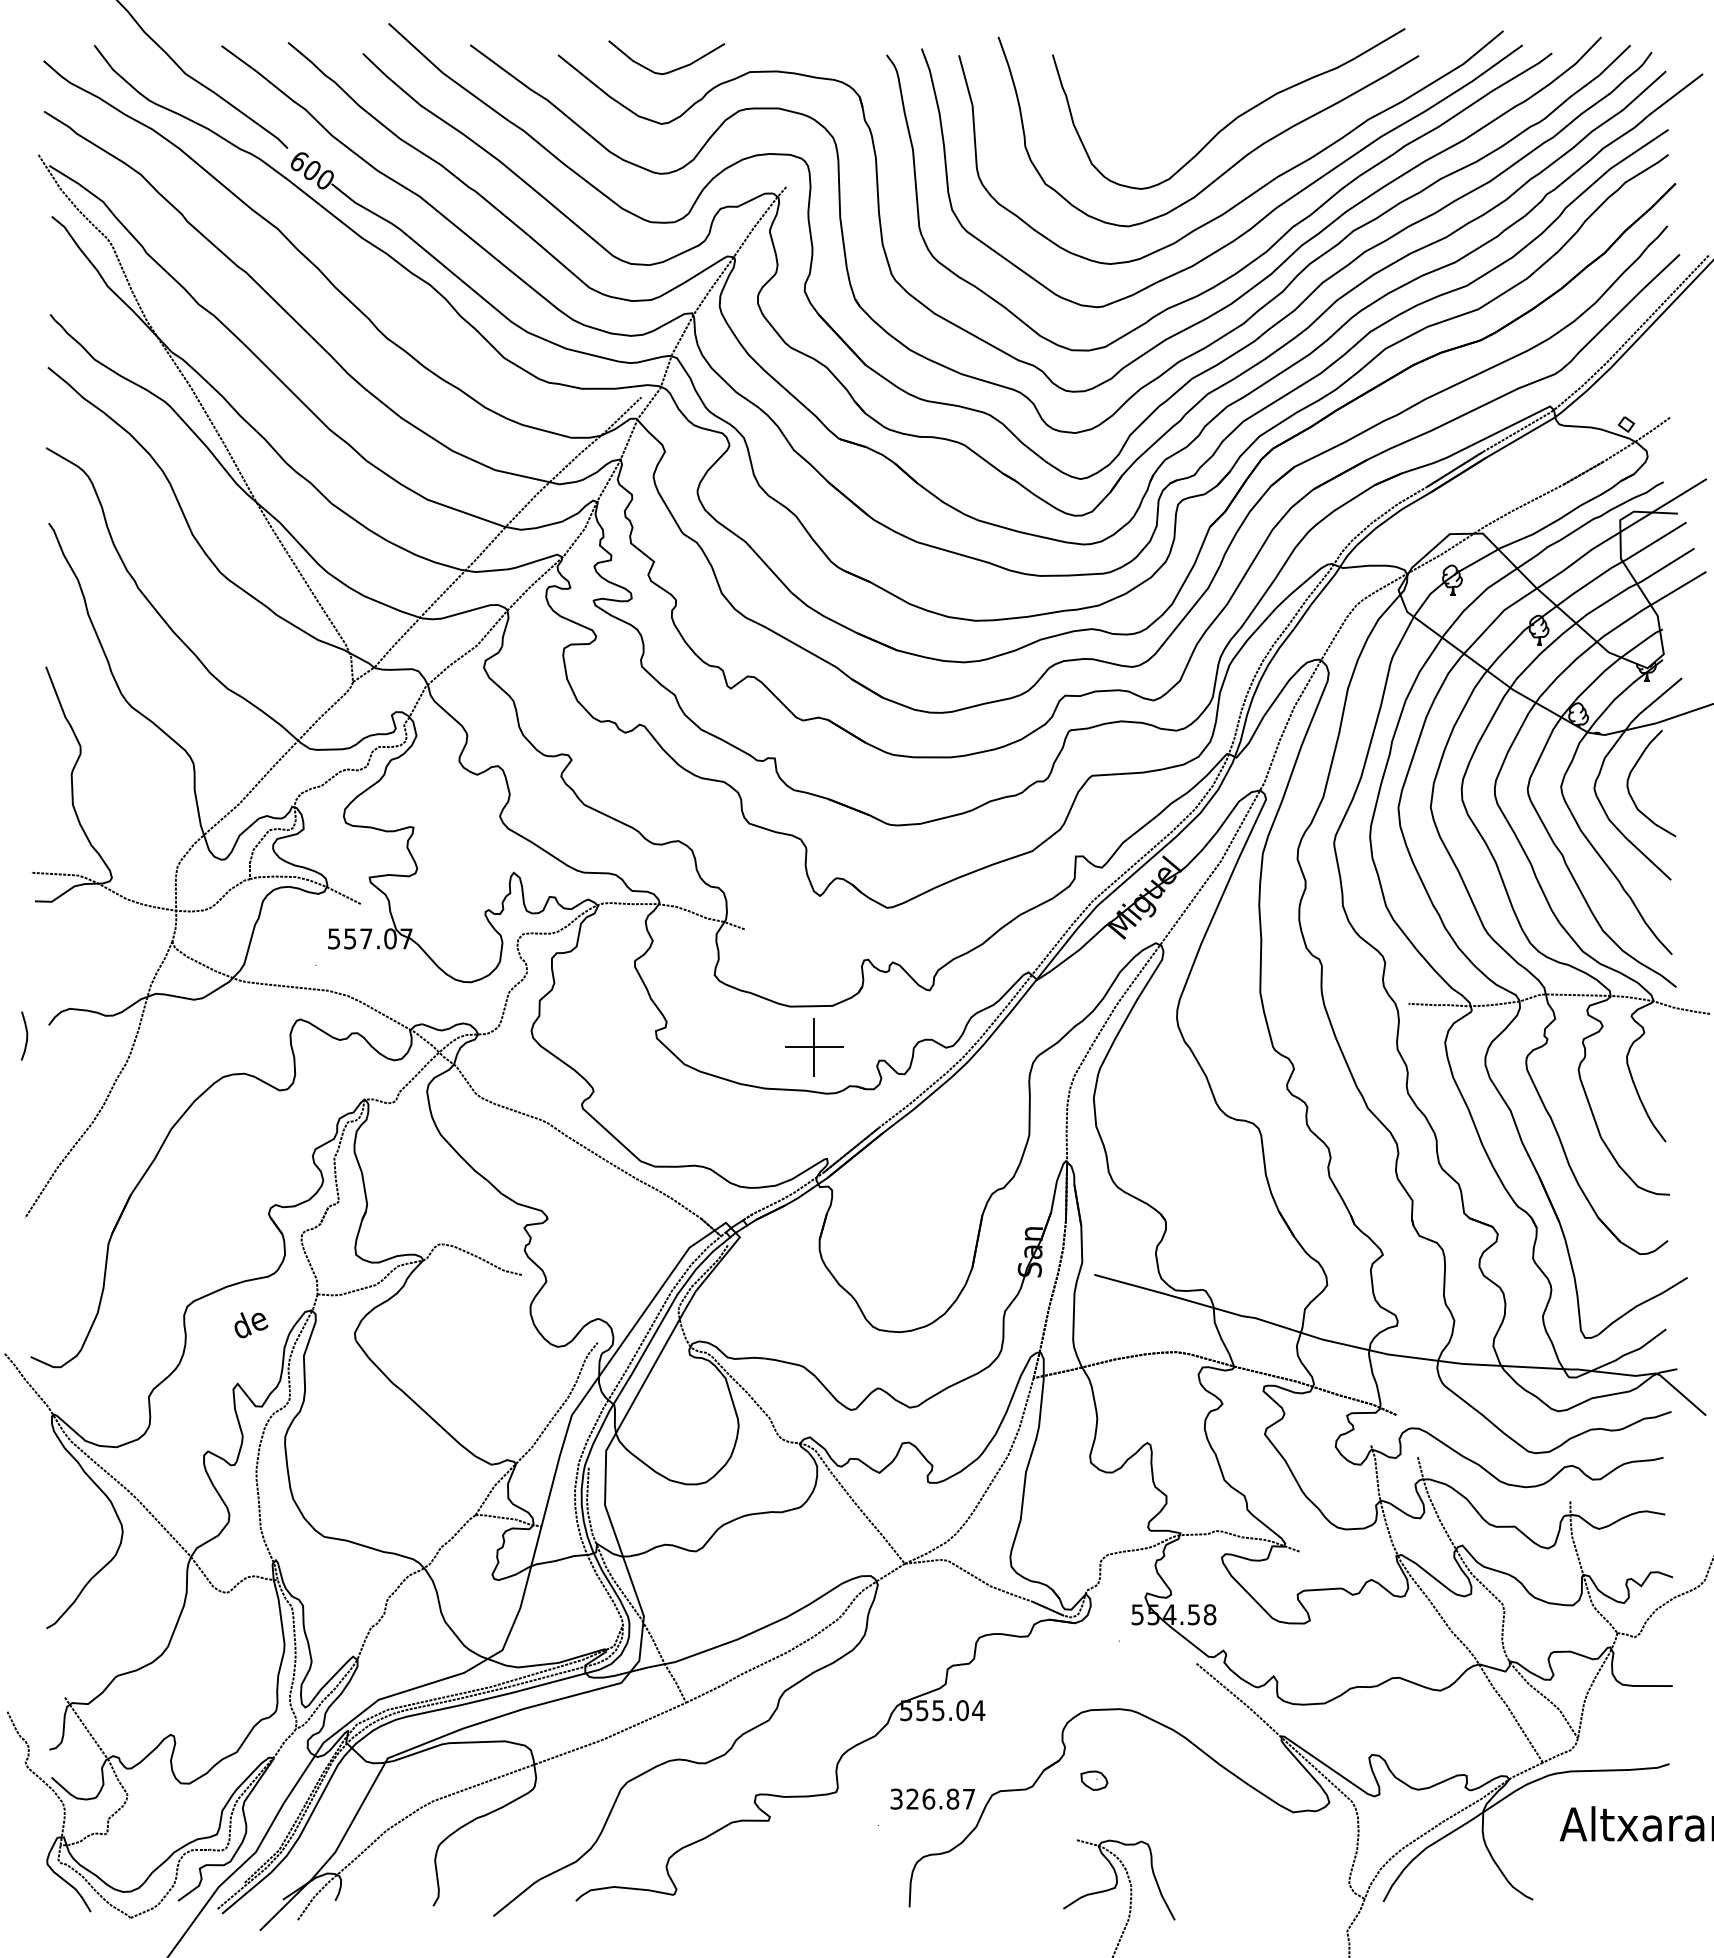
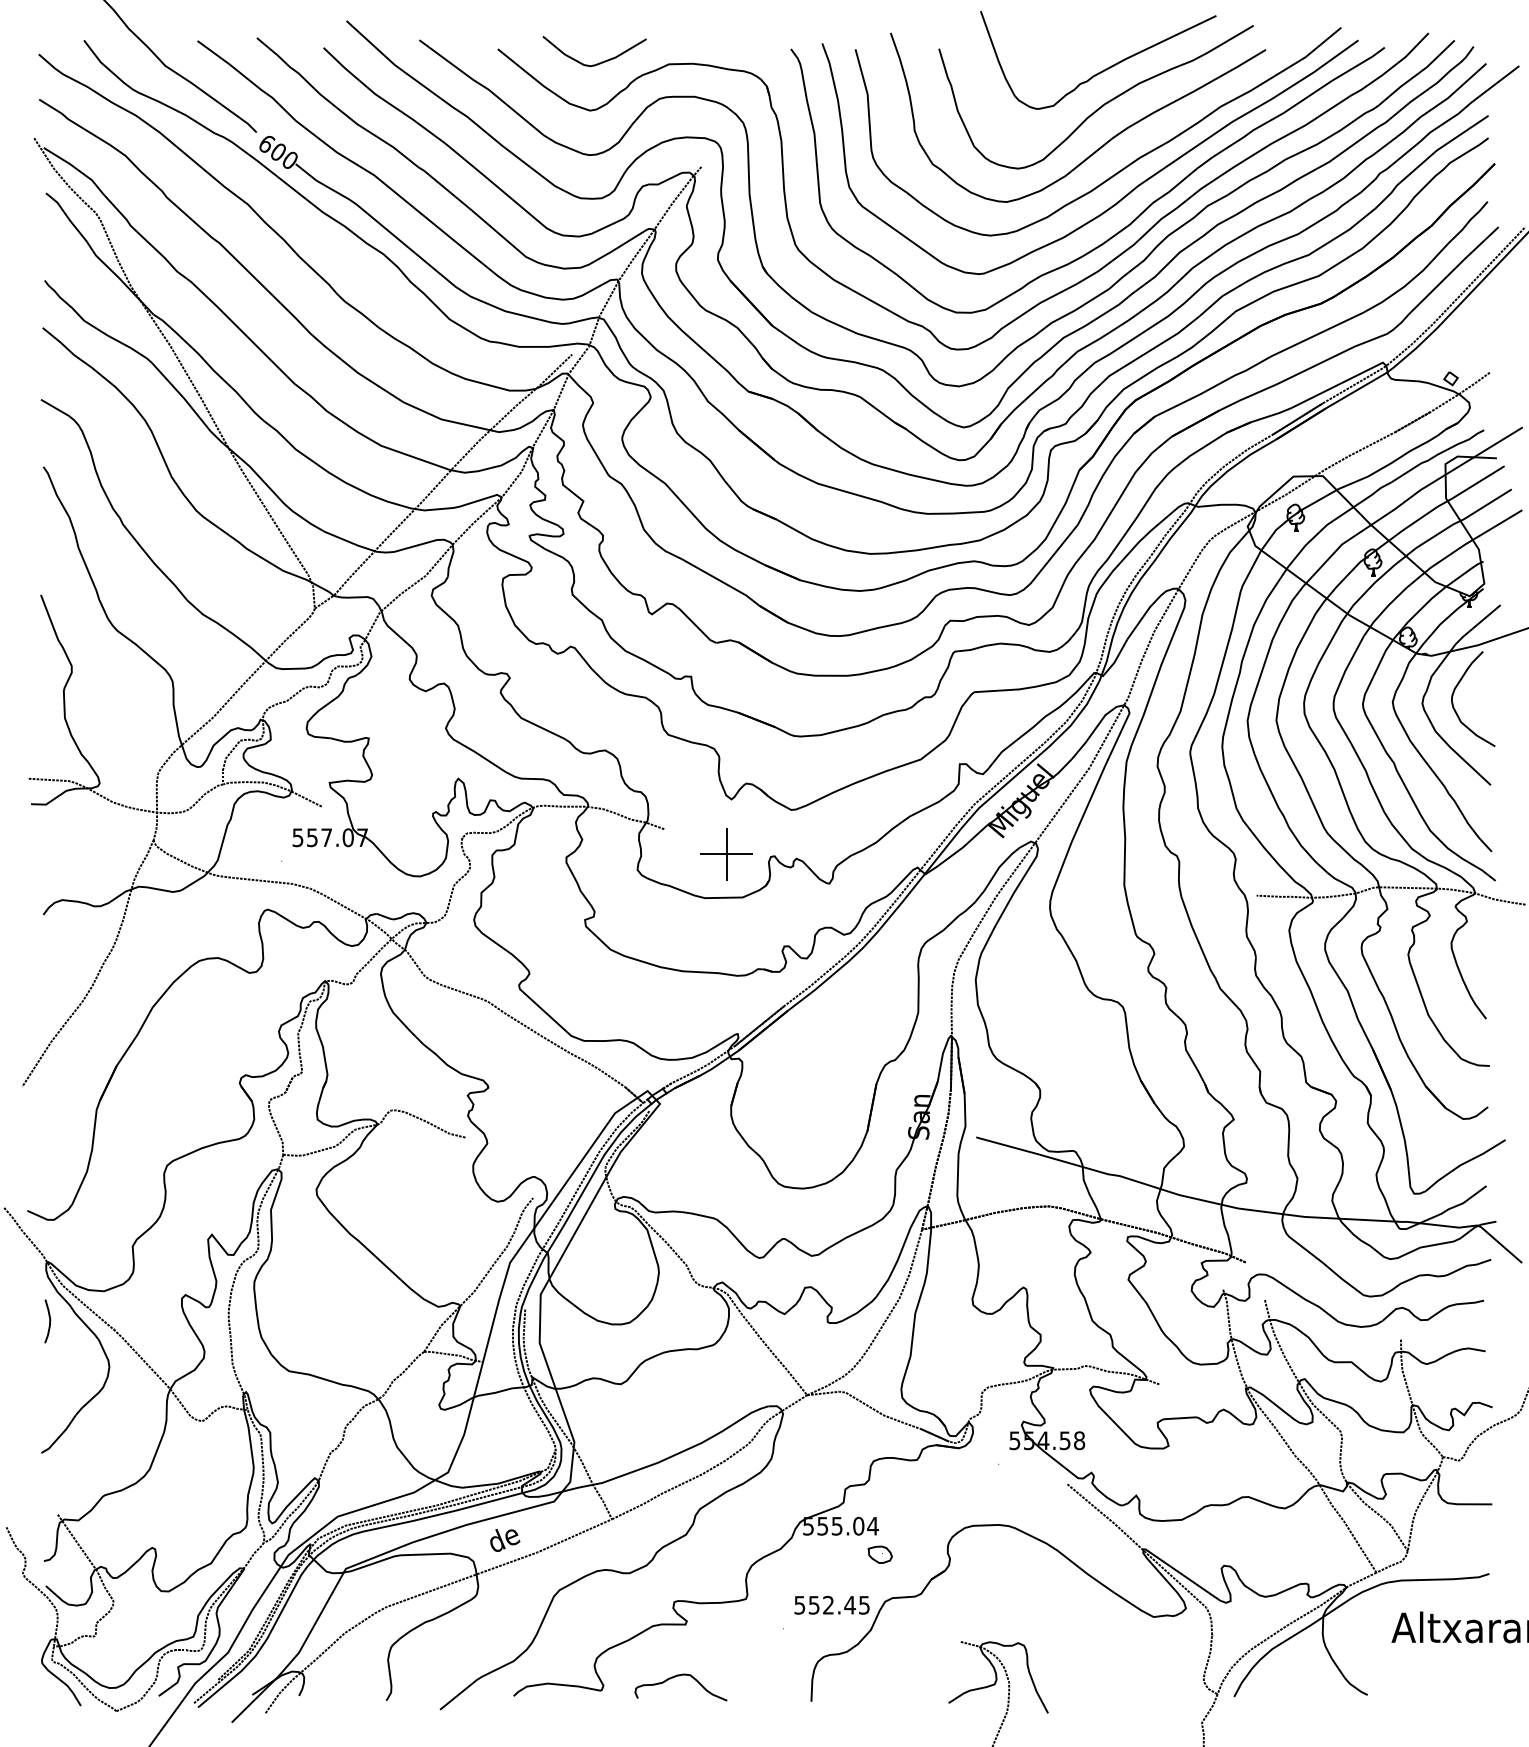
curve: (1239, 76) -> (1105, 68), added
curve: (26, 1036) -> (49, 1321), moved
part: (814, 1047) -> (726, 854), moved
text: (251, 1325) -> (505, 1540), moved
part: (1093, 1780) -> (879, 1554), moved
text: (933, 1798) -> (832, 1604), 326.87 -> 552.45
curve: (761, 1879) -> (679, 1676), added

